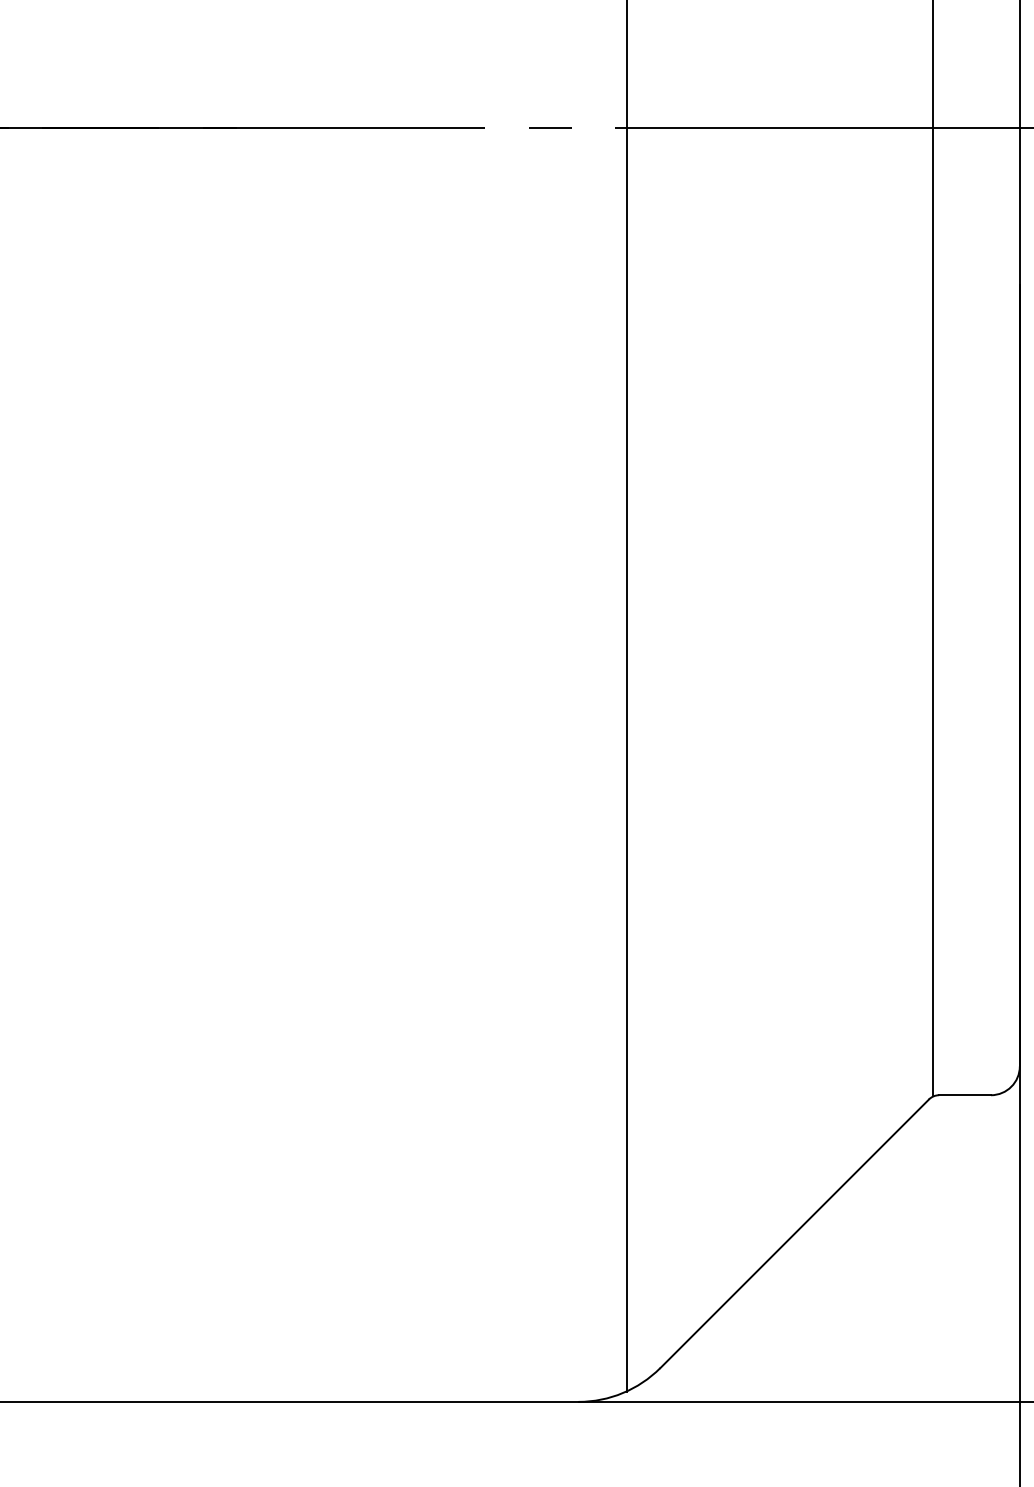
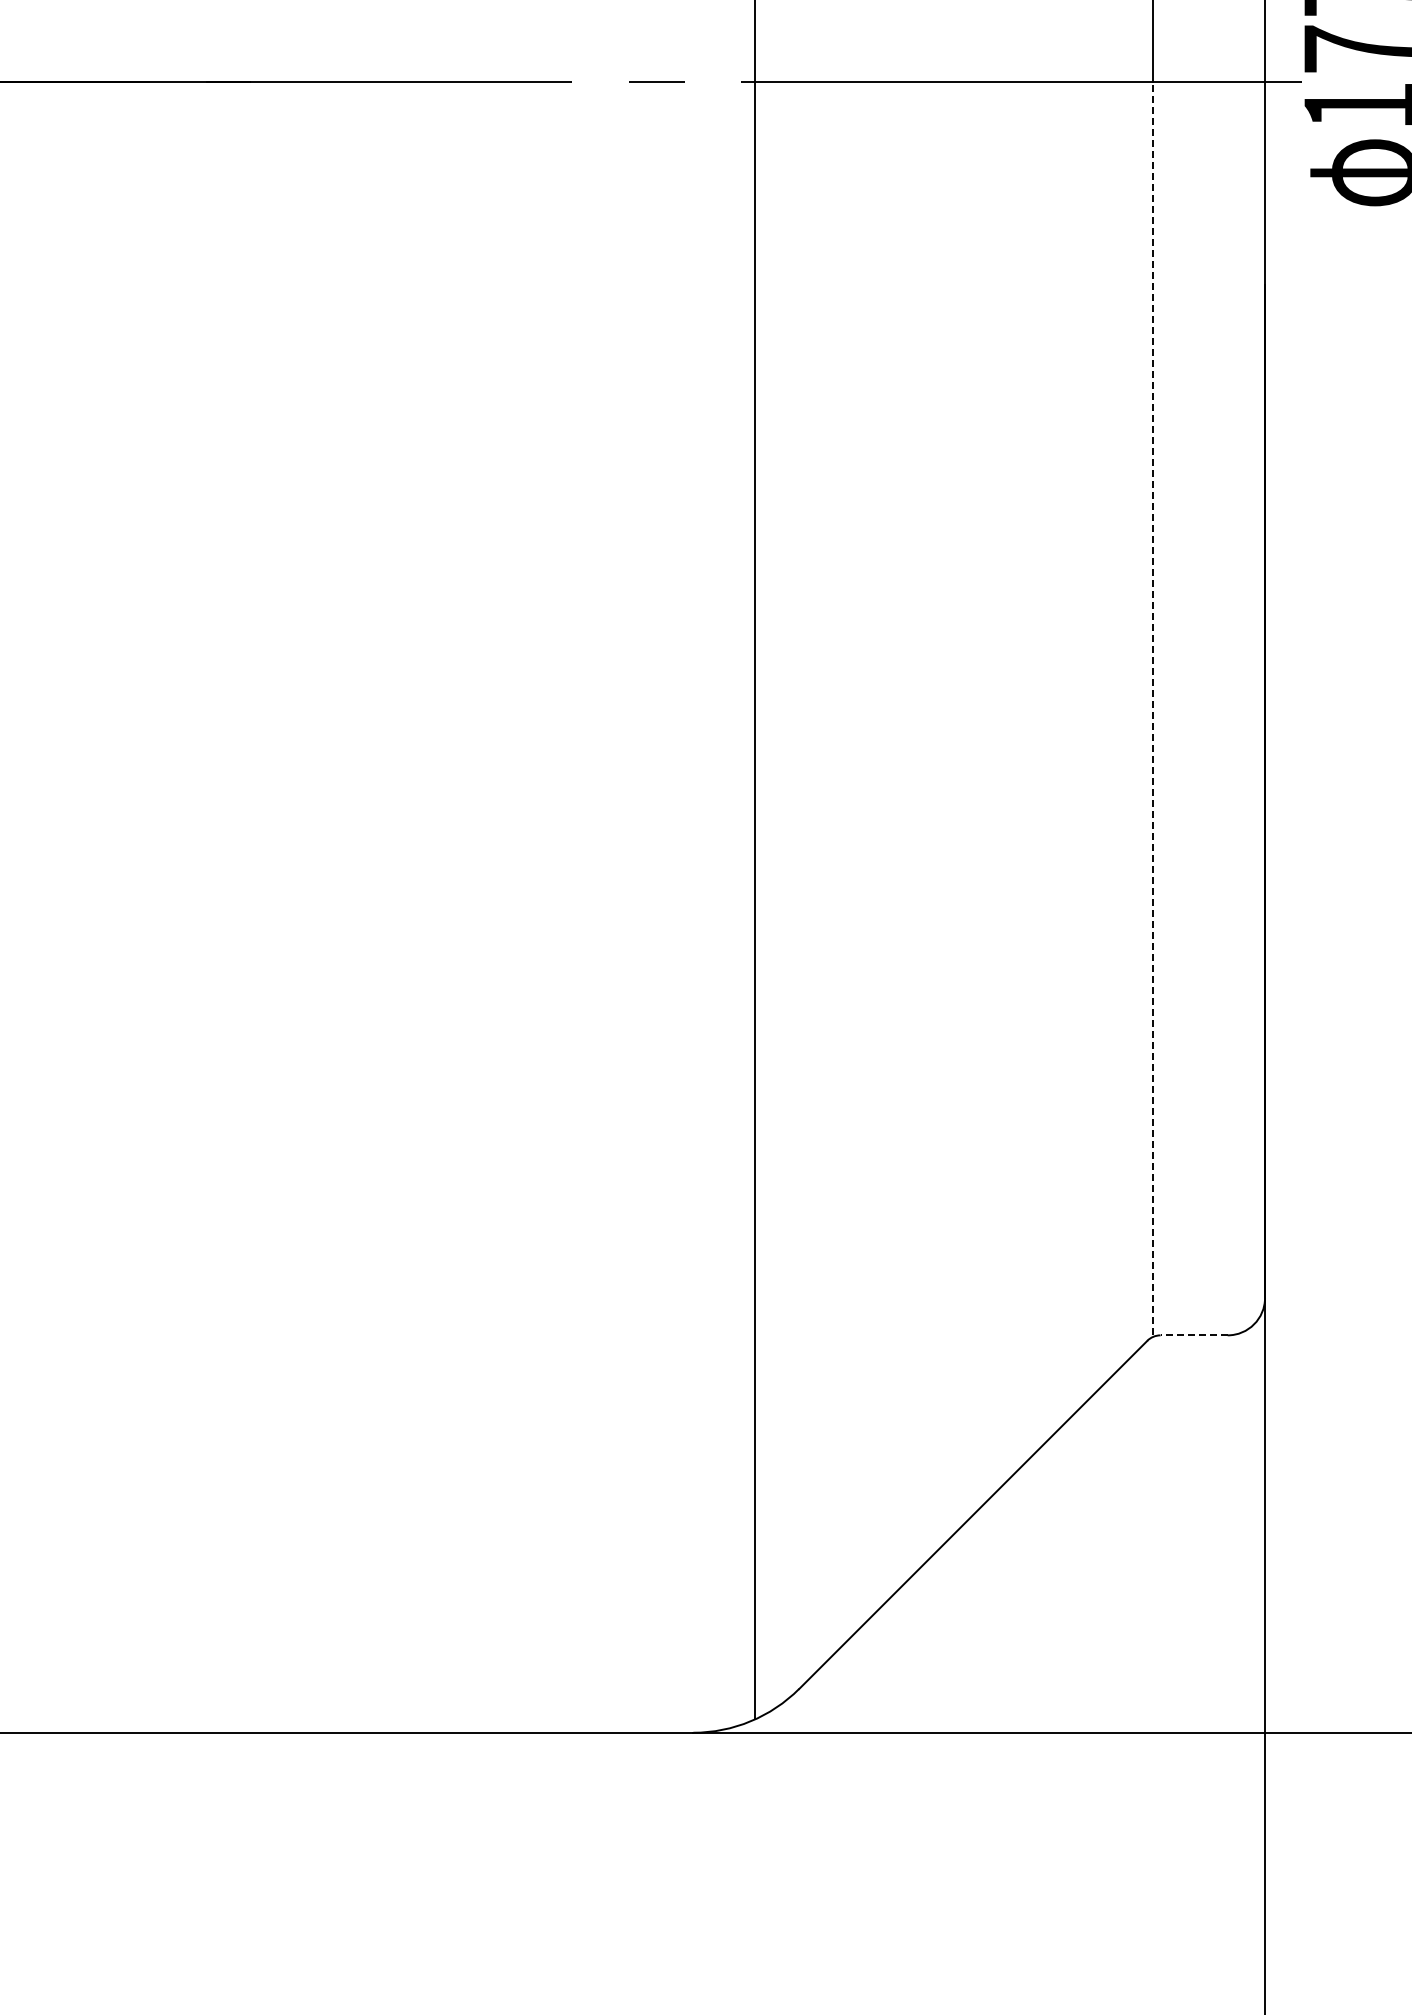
line: (932, 611) -> (1152, 708), solid -> dashed
line: (965, 1095) -> (1194, 1335), solid -> dashed

